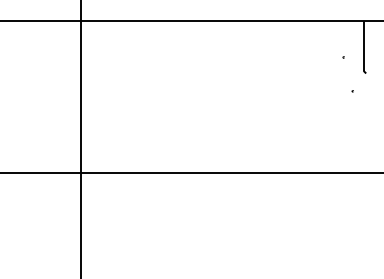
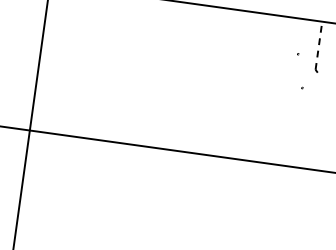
line: (363, 45) -> (318, 45), solid -> dashed

